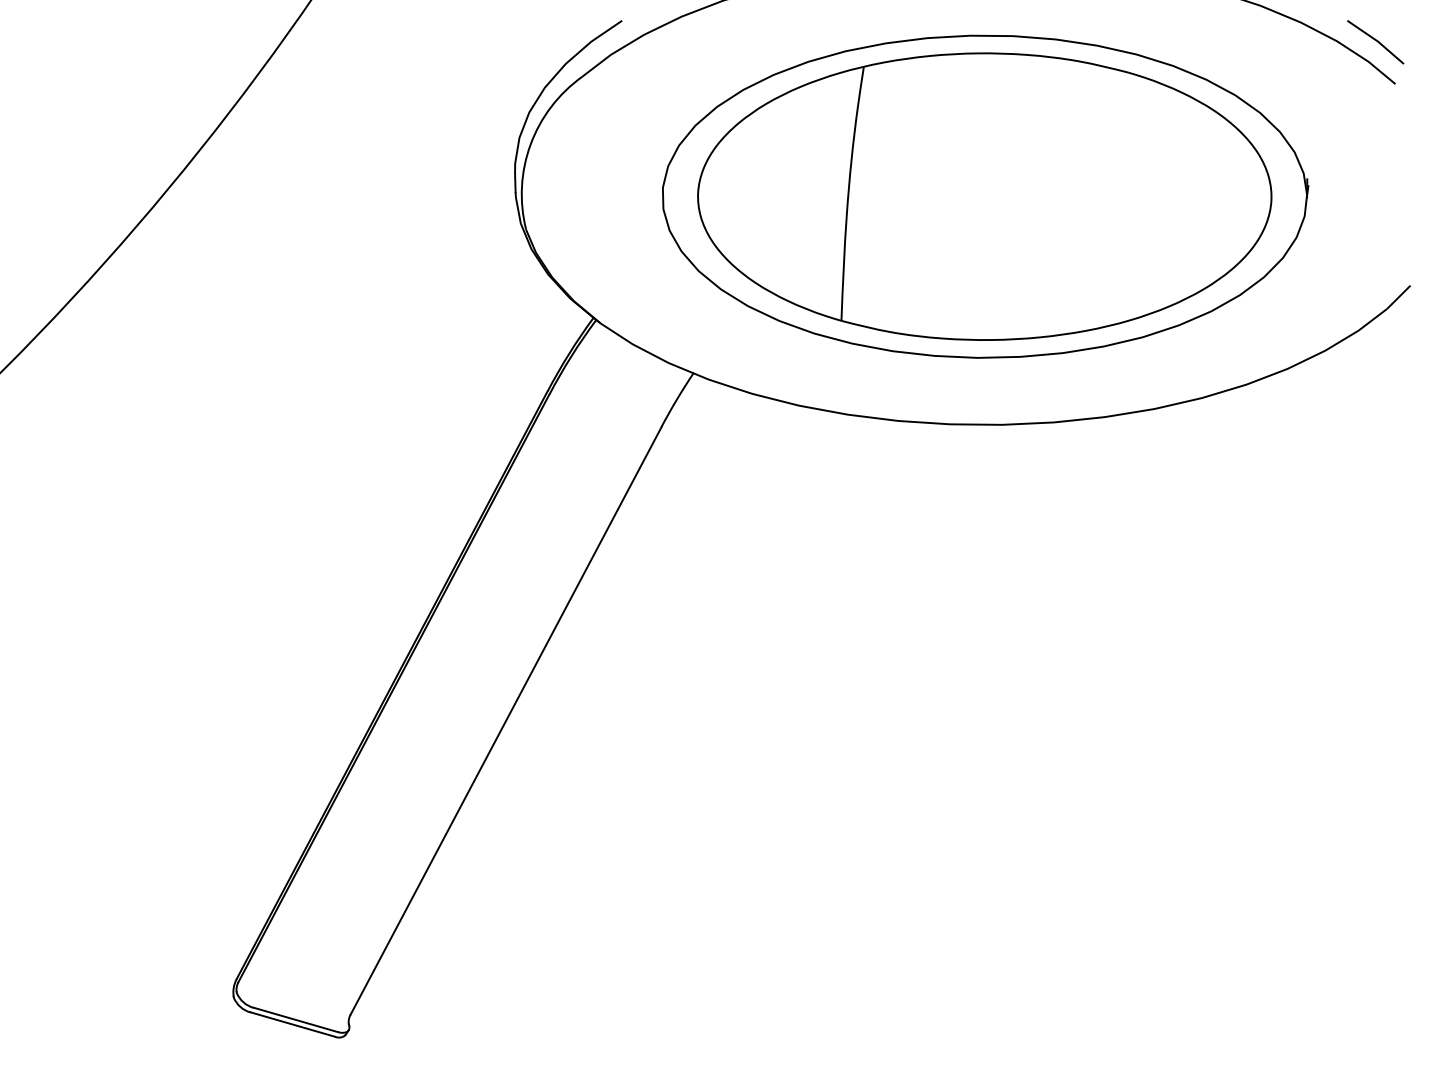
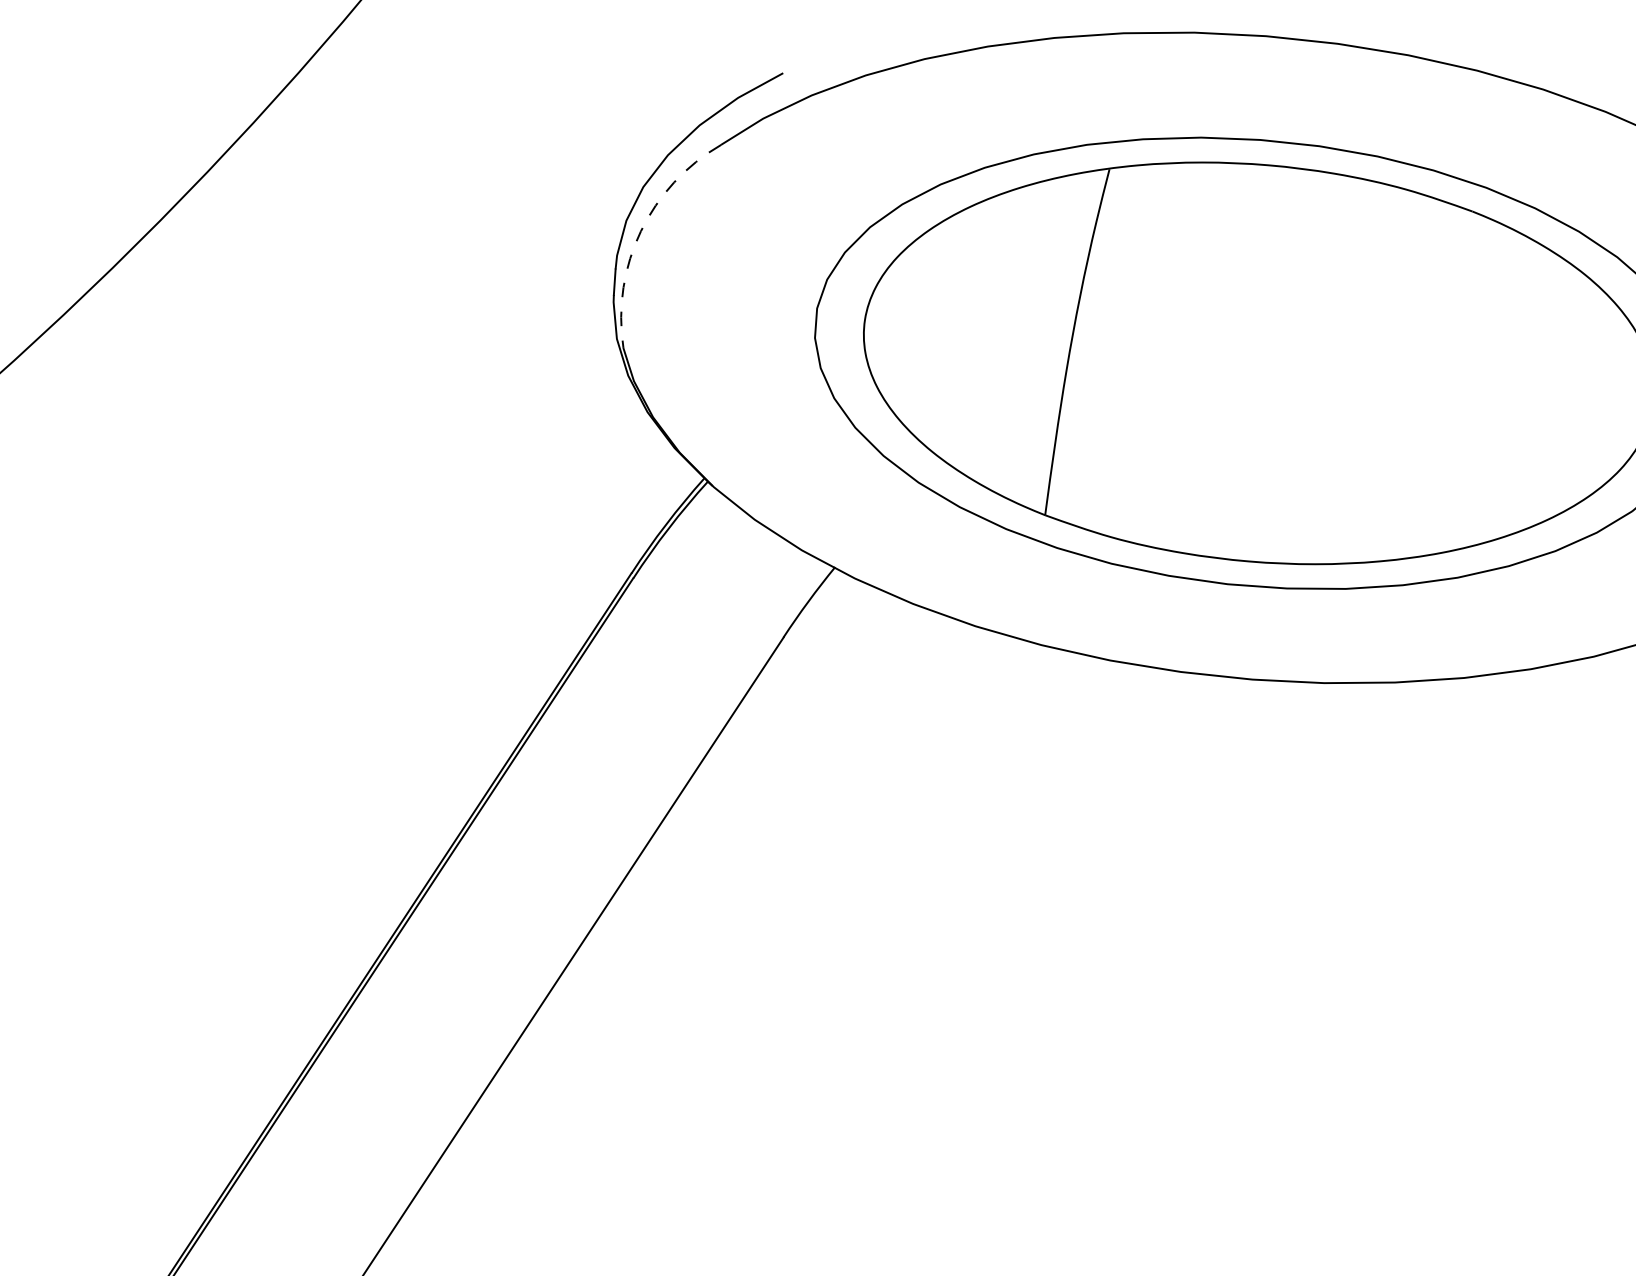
arc: (530, 144) -> (640, 231), solid -> dashed

